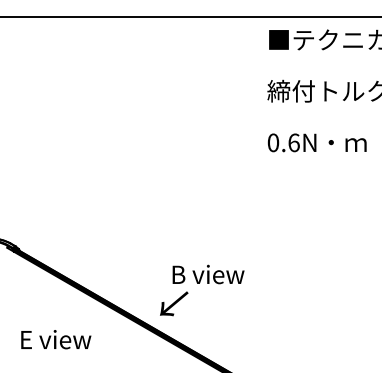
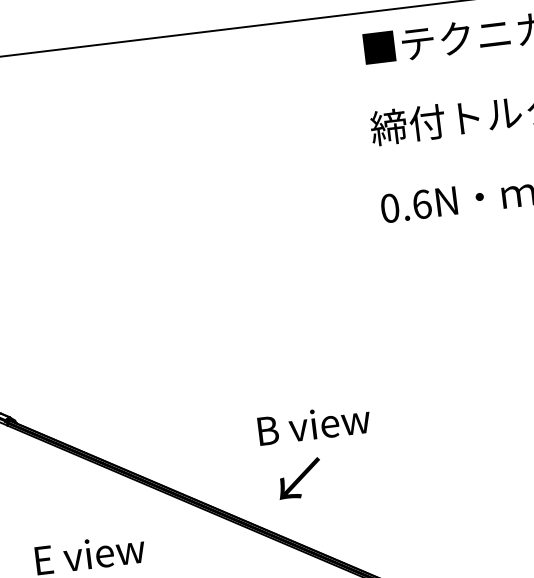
text: (174, 303) -> (300, 478), moved

